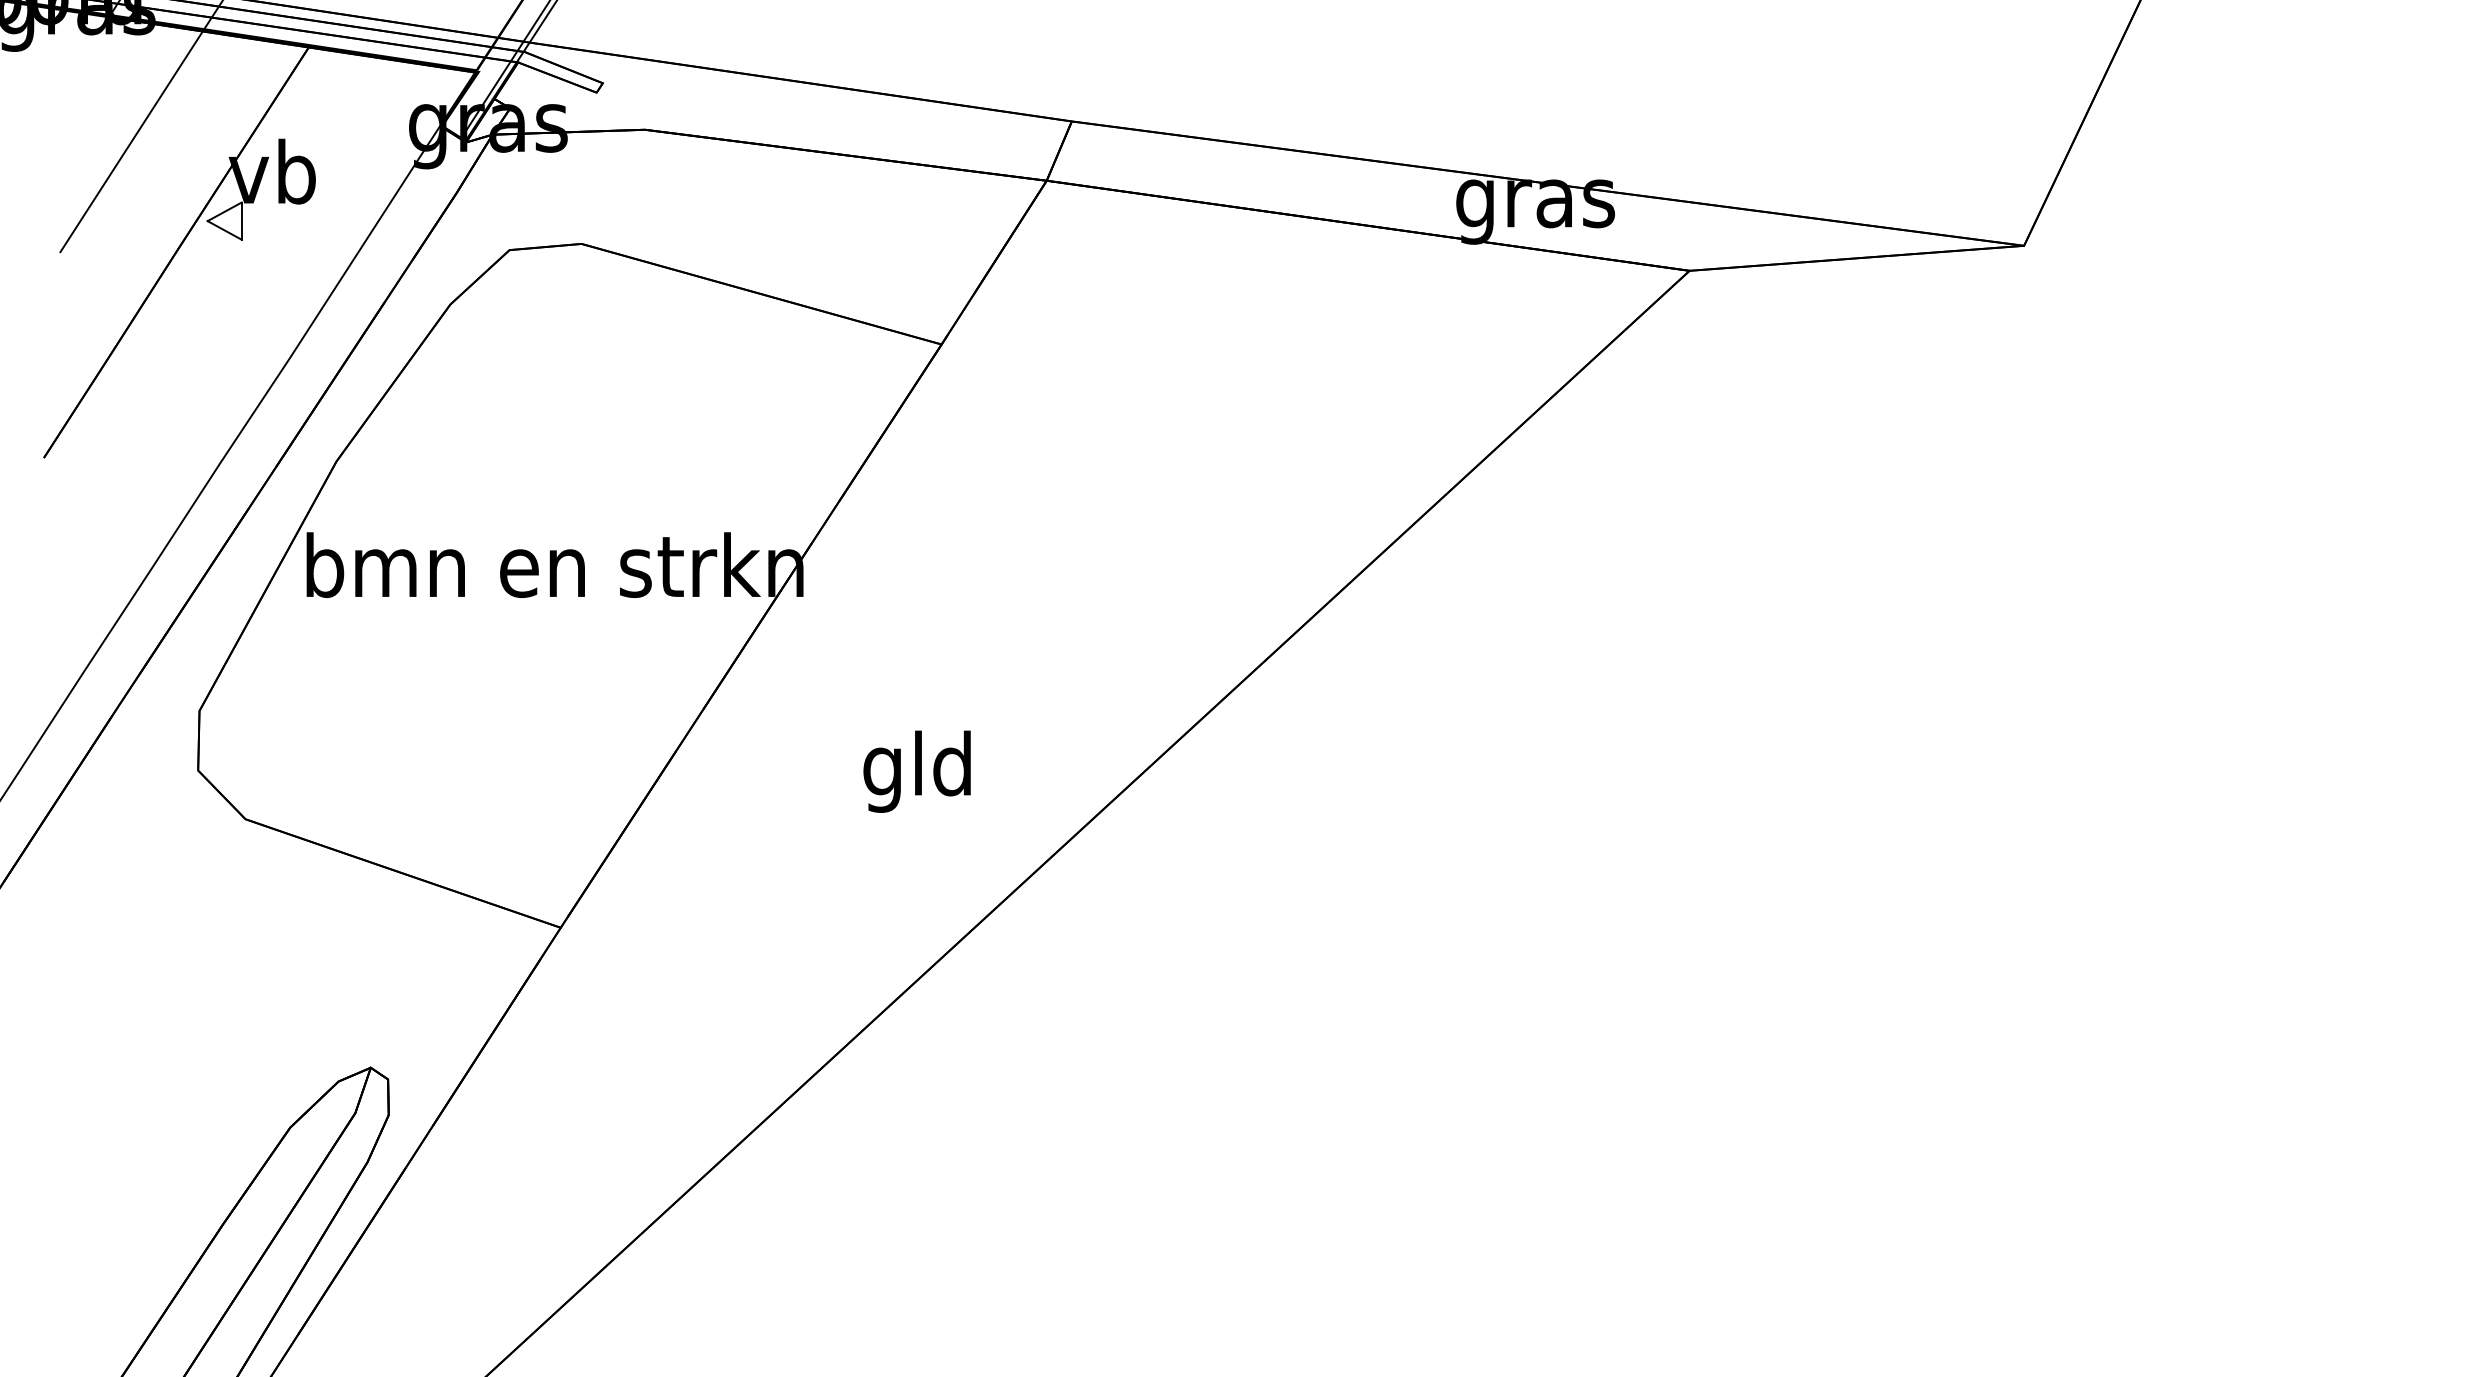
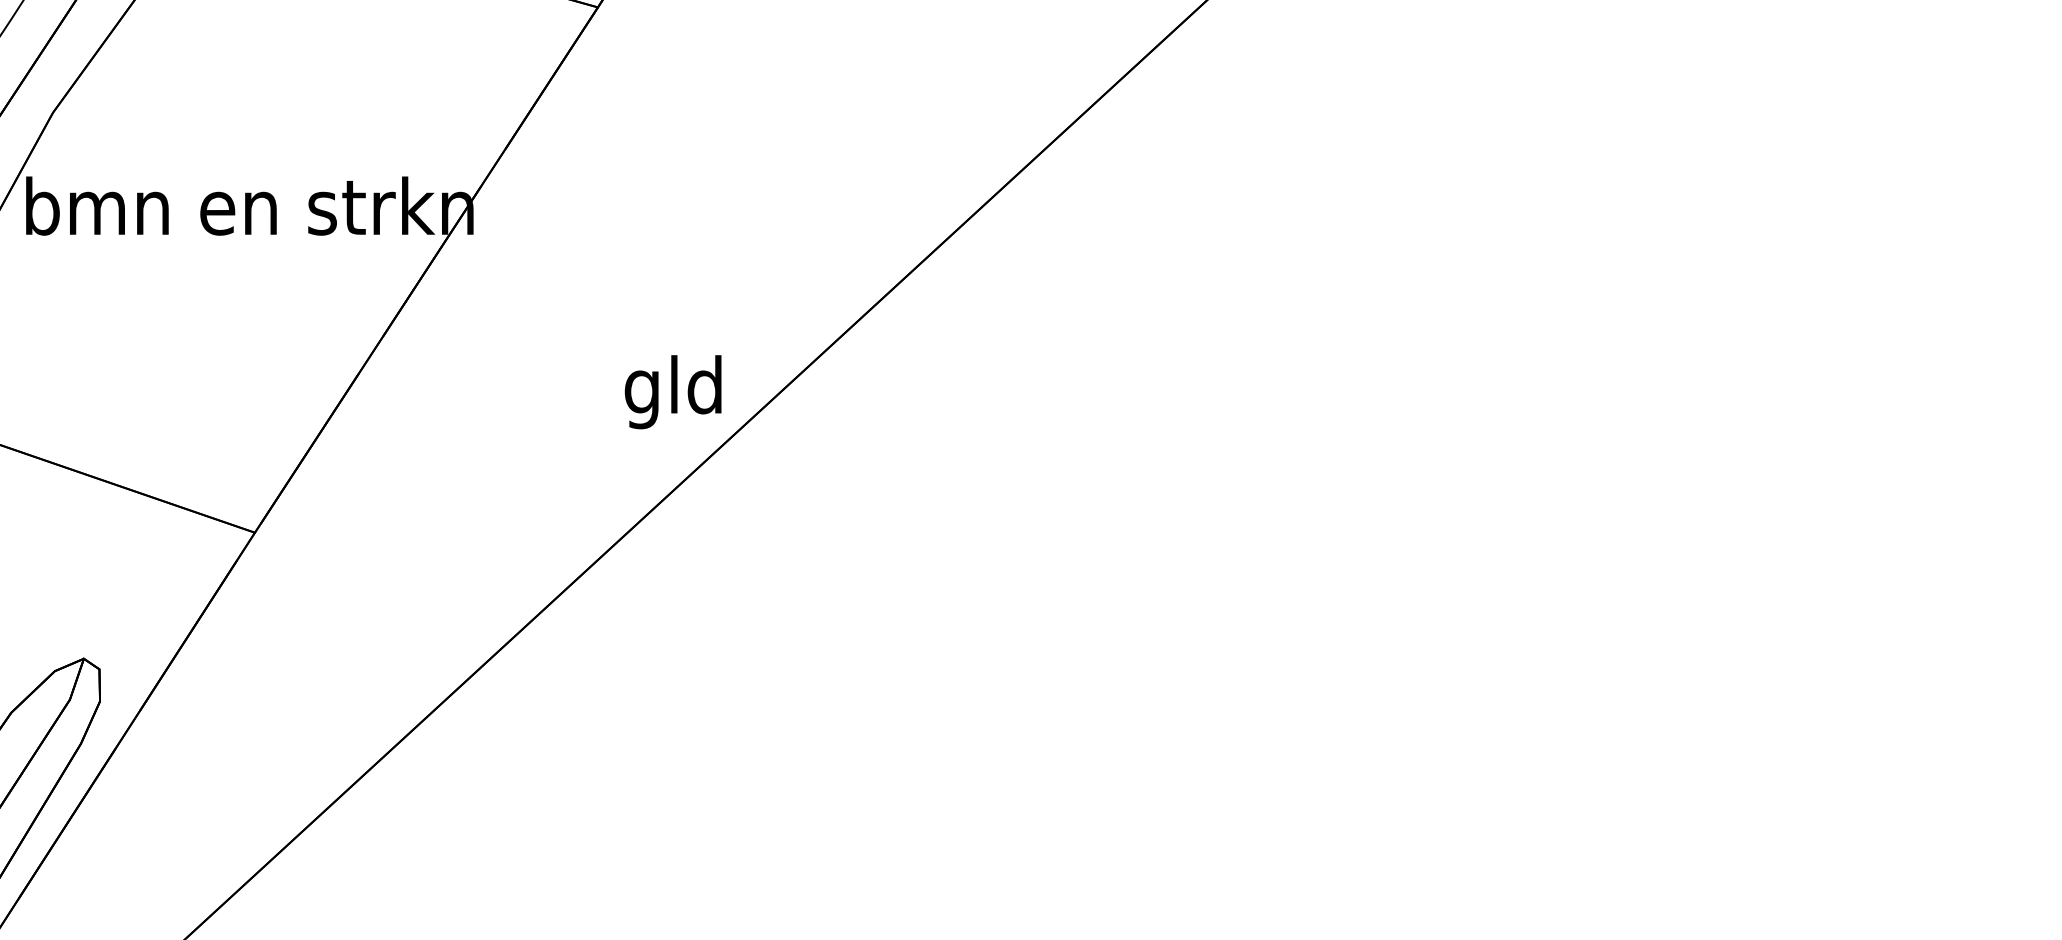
text: (916, 771) -> (672, 391), moved

